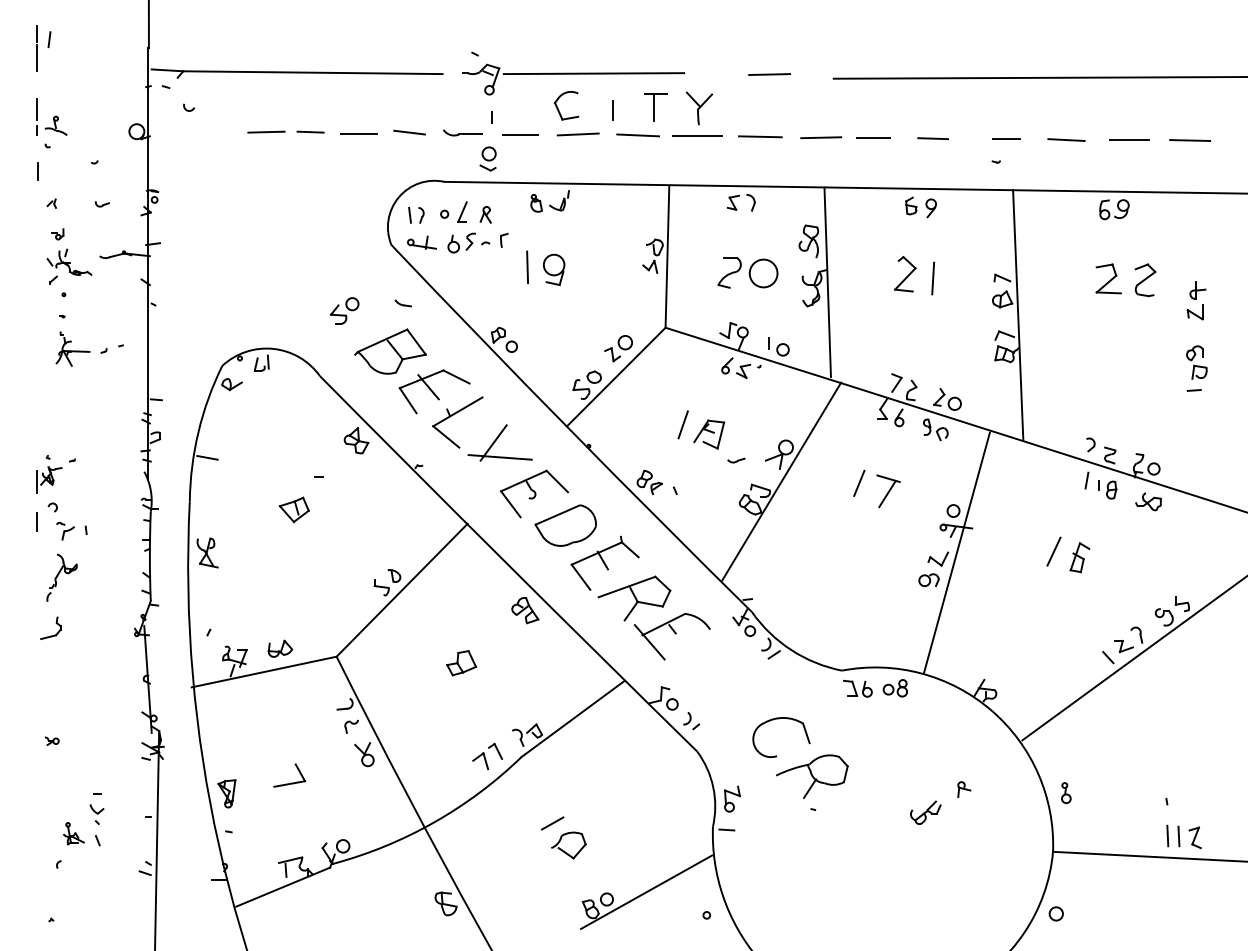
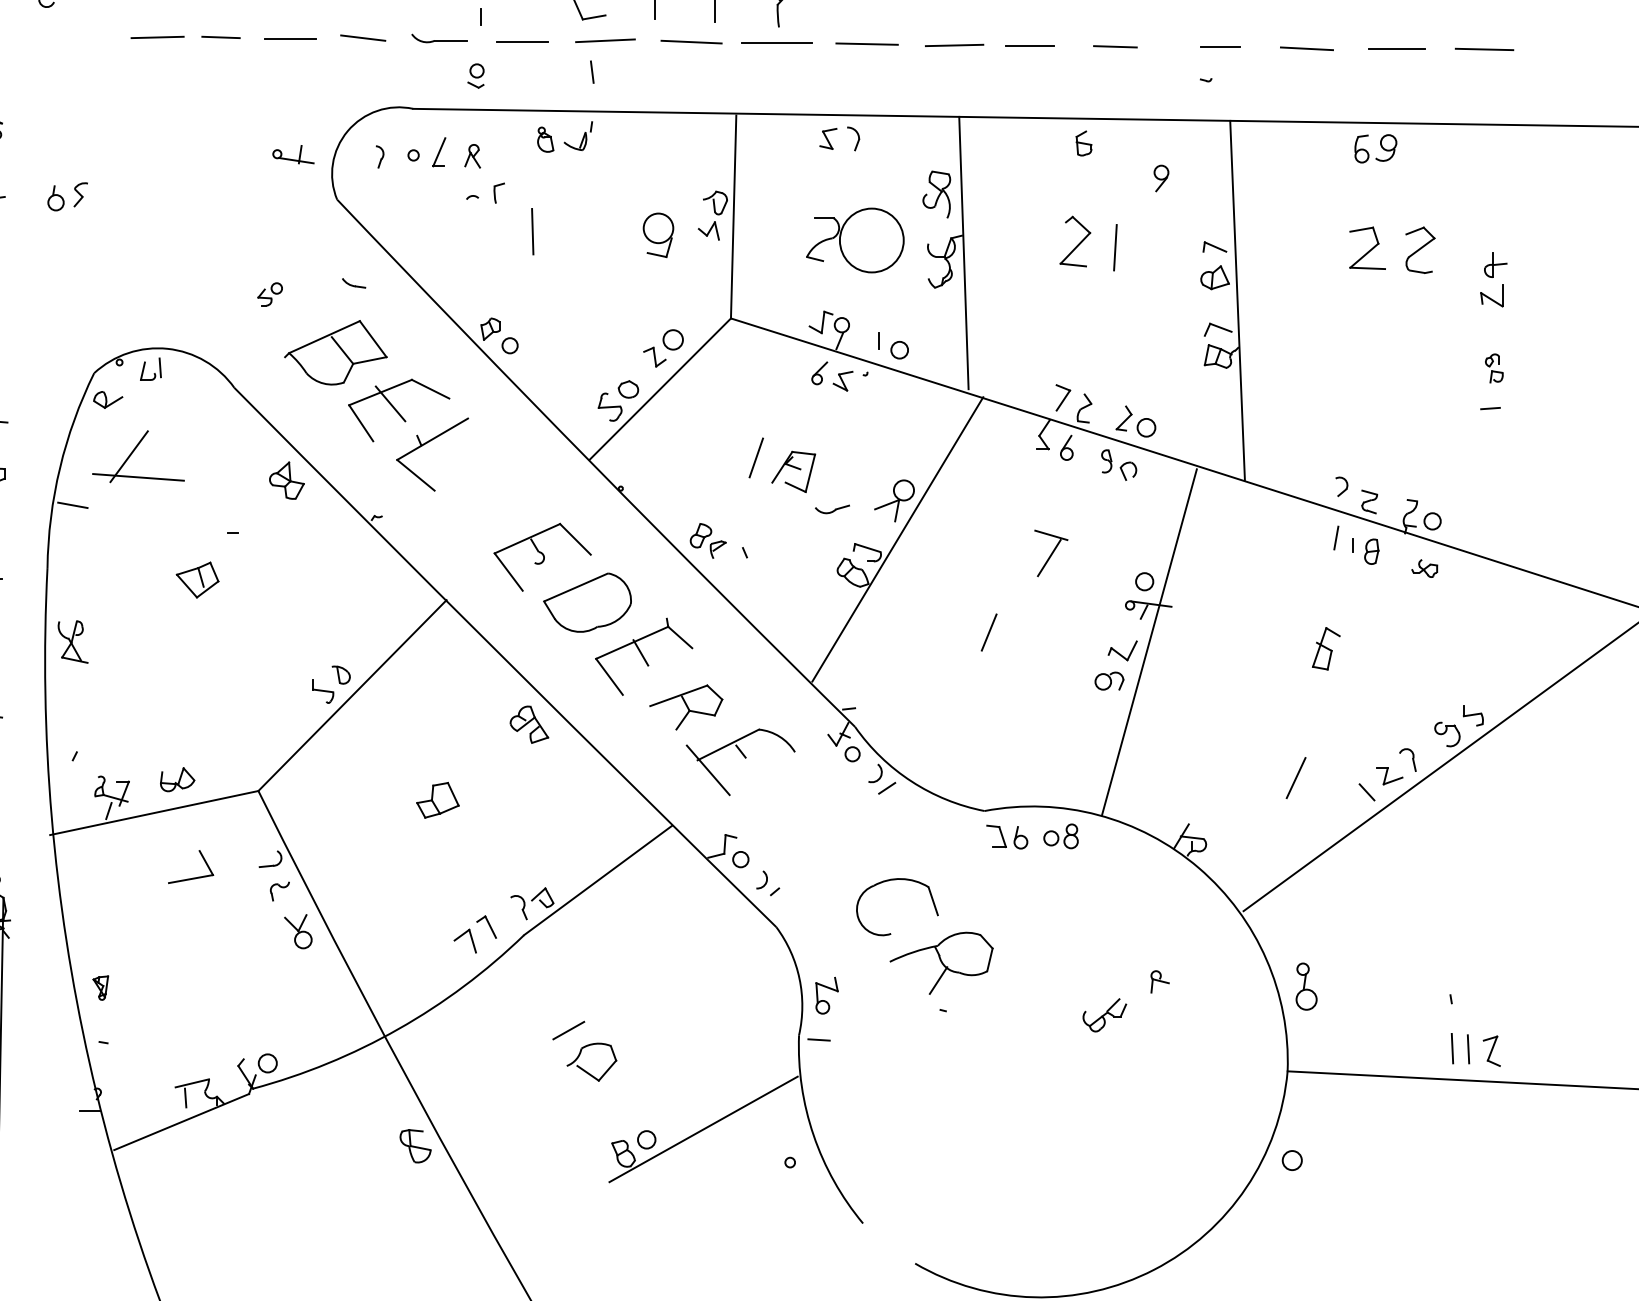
part: (487, 158) -> (475, 75), size x0.7
part: (930, 208) -> (1160, 178), moved
line: (409, 214) -> (591, 70), moved
part: (421, 242) -> (292, 154), moved
part: (461, 242) -> (67, 195), moved
part: (554, 269) -> (659, 234), moved
circle: (763, 273) -> (871, 240), size x1.6
part: (344, 310) -> (269, 293), size x0.6
part: (1196, 362) -> (1493, 368), size x0.6
part: (499, 442) -> (137, 455), moved
part: (736, 460) -> (832, 509), size x1.4
line: (859, 482) -> (989, 631), moved
part: (1148, 501) -> (1424, 568), size x0.7
line: (1053, 551) -> (1295, 777), moved
part: (634, 598) -> (686, 707), size x0.7
part: (291, 782) -> (193, 876), moved
part: (226, 793) -> (100, 987), size x0.6
part: (1066, 793) -> (1306, 987), size x1.6

